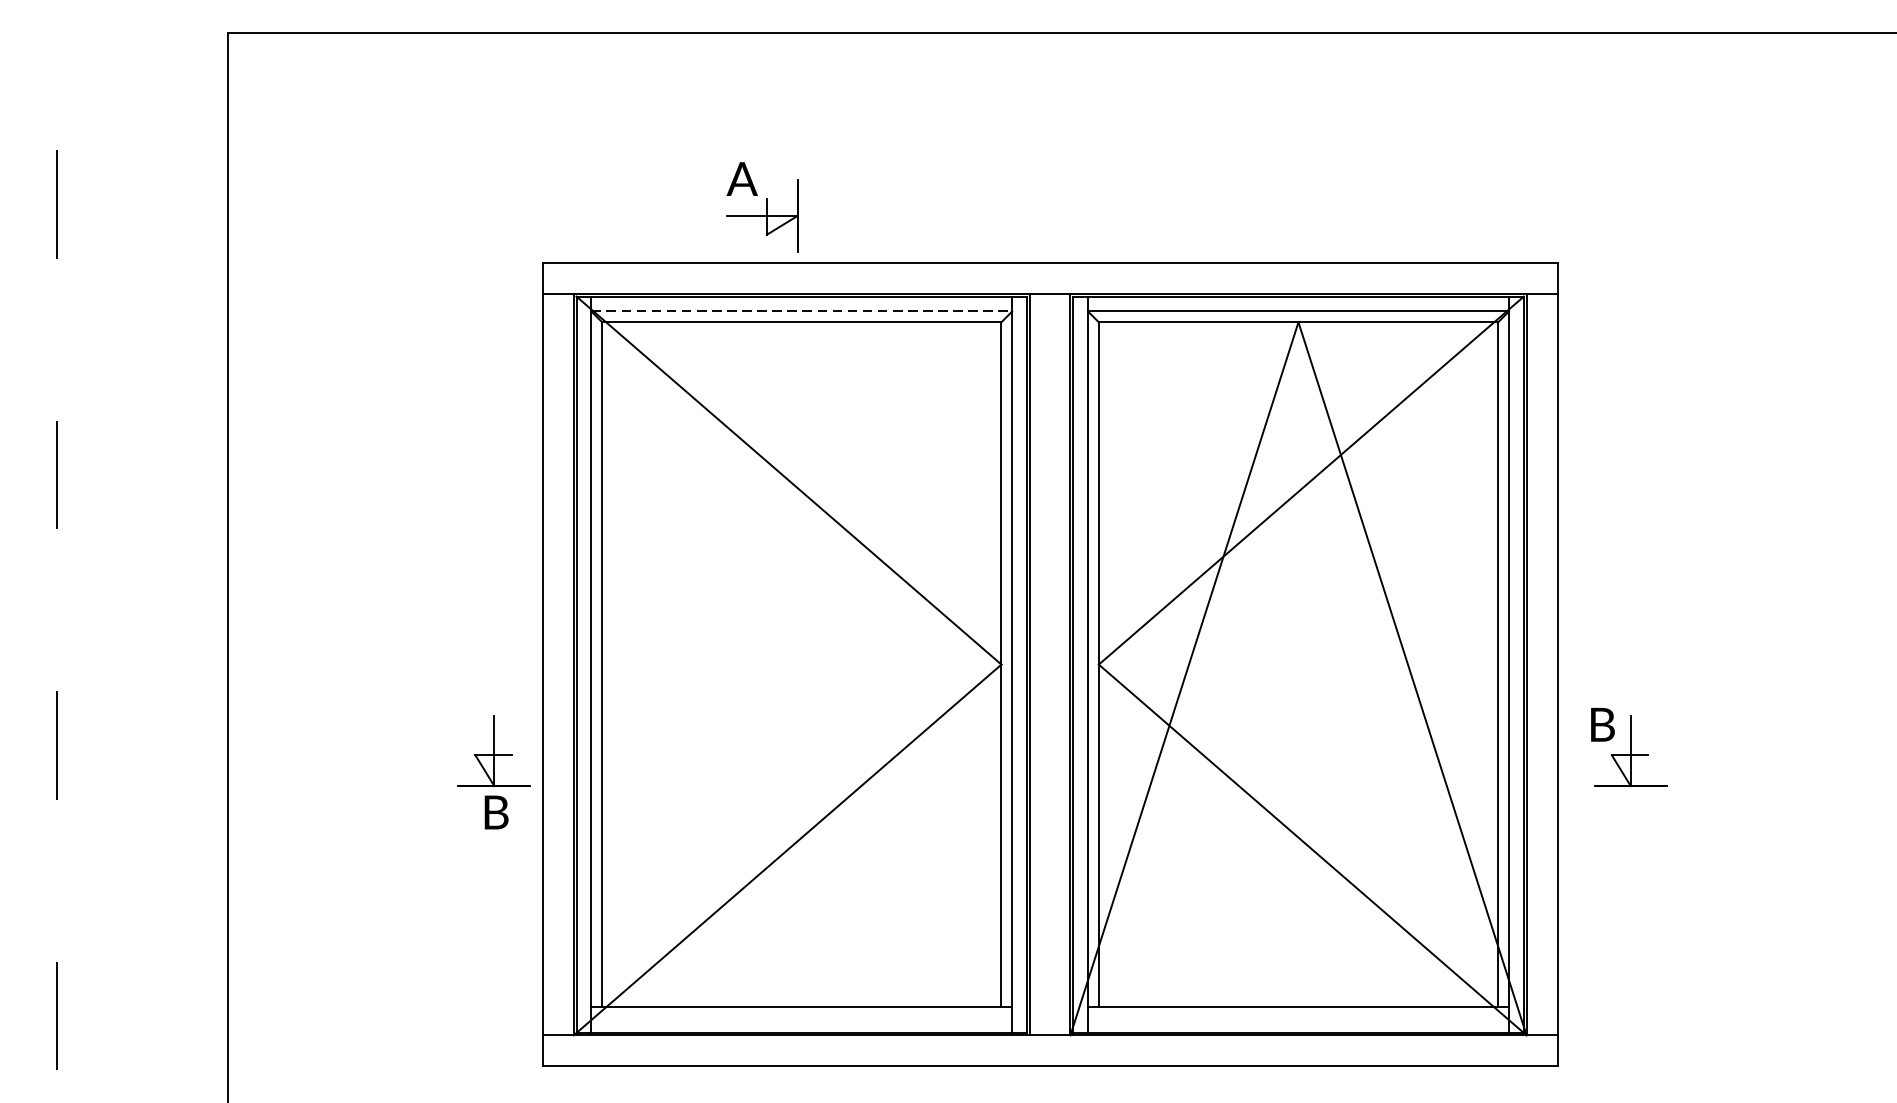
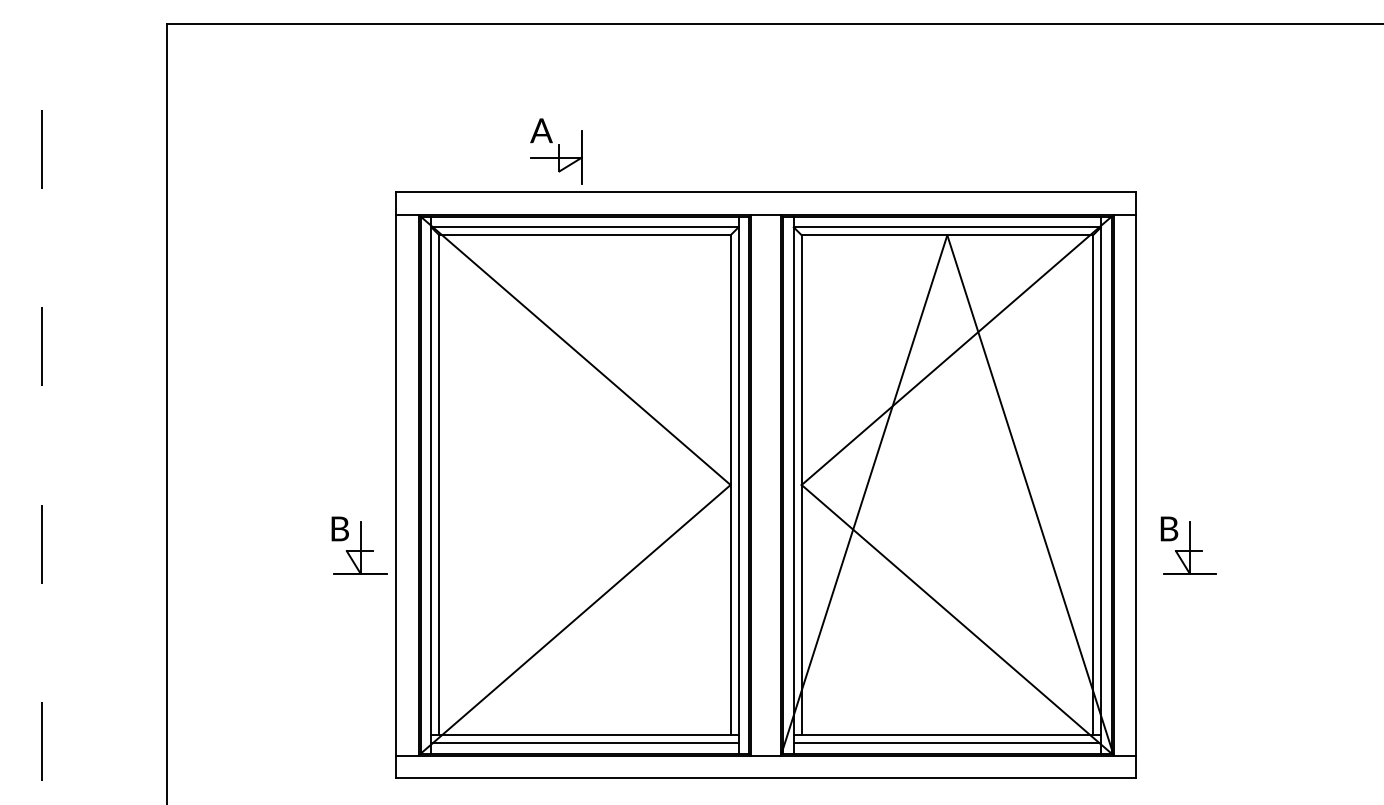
line: (801, 311) -> (584, 227), dashed -> solid
text: (495, 811) -> (339, 528), moved
line: (801, 1017) -> (584, 742), added
line: (1297, 1017) -> (946, 742), added

